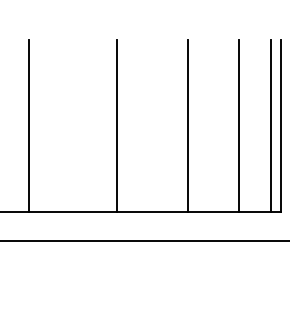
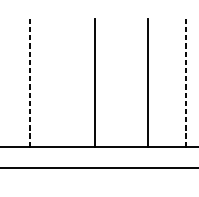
line: (29, 125) -> (29, 82), solid -> dashed
line: (239, 125) -> (186, 82), solid -> dashed

